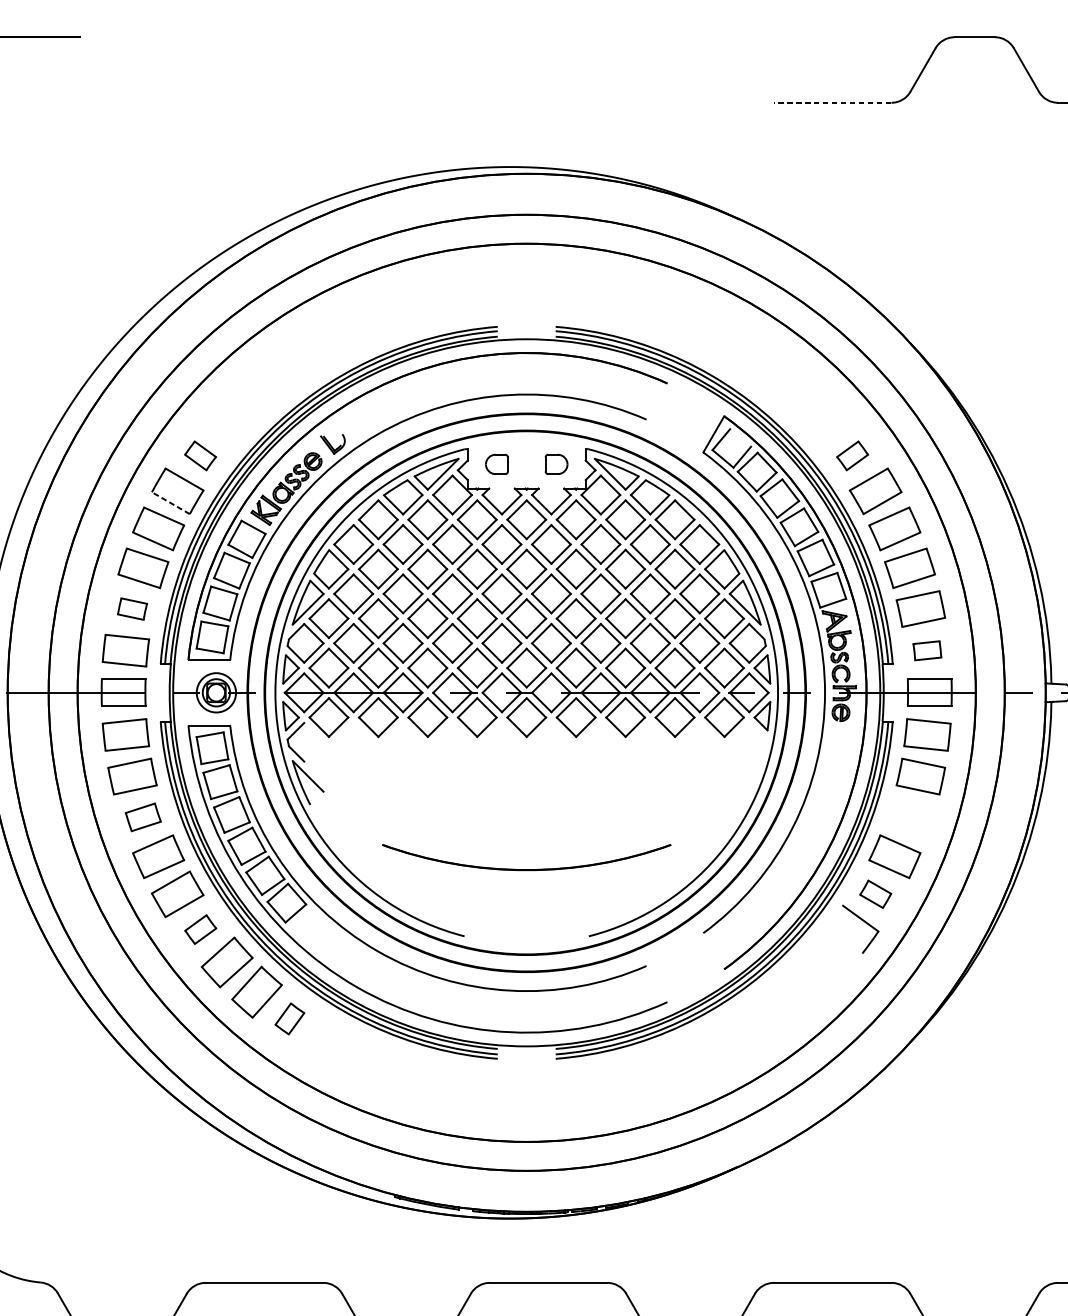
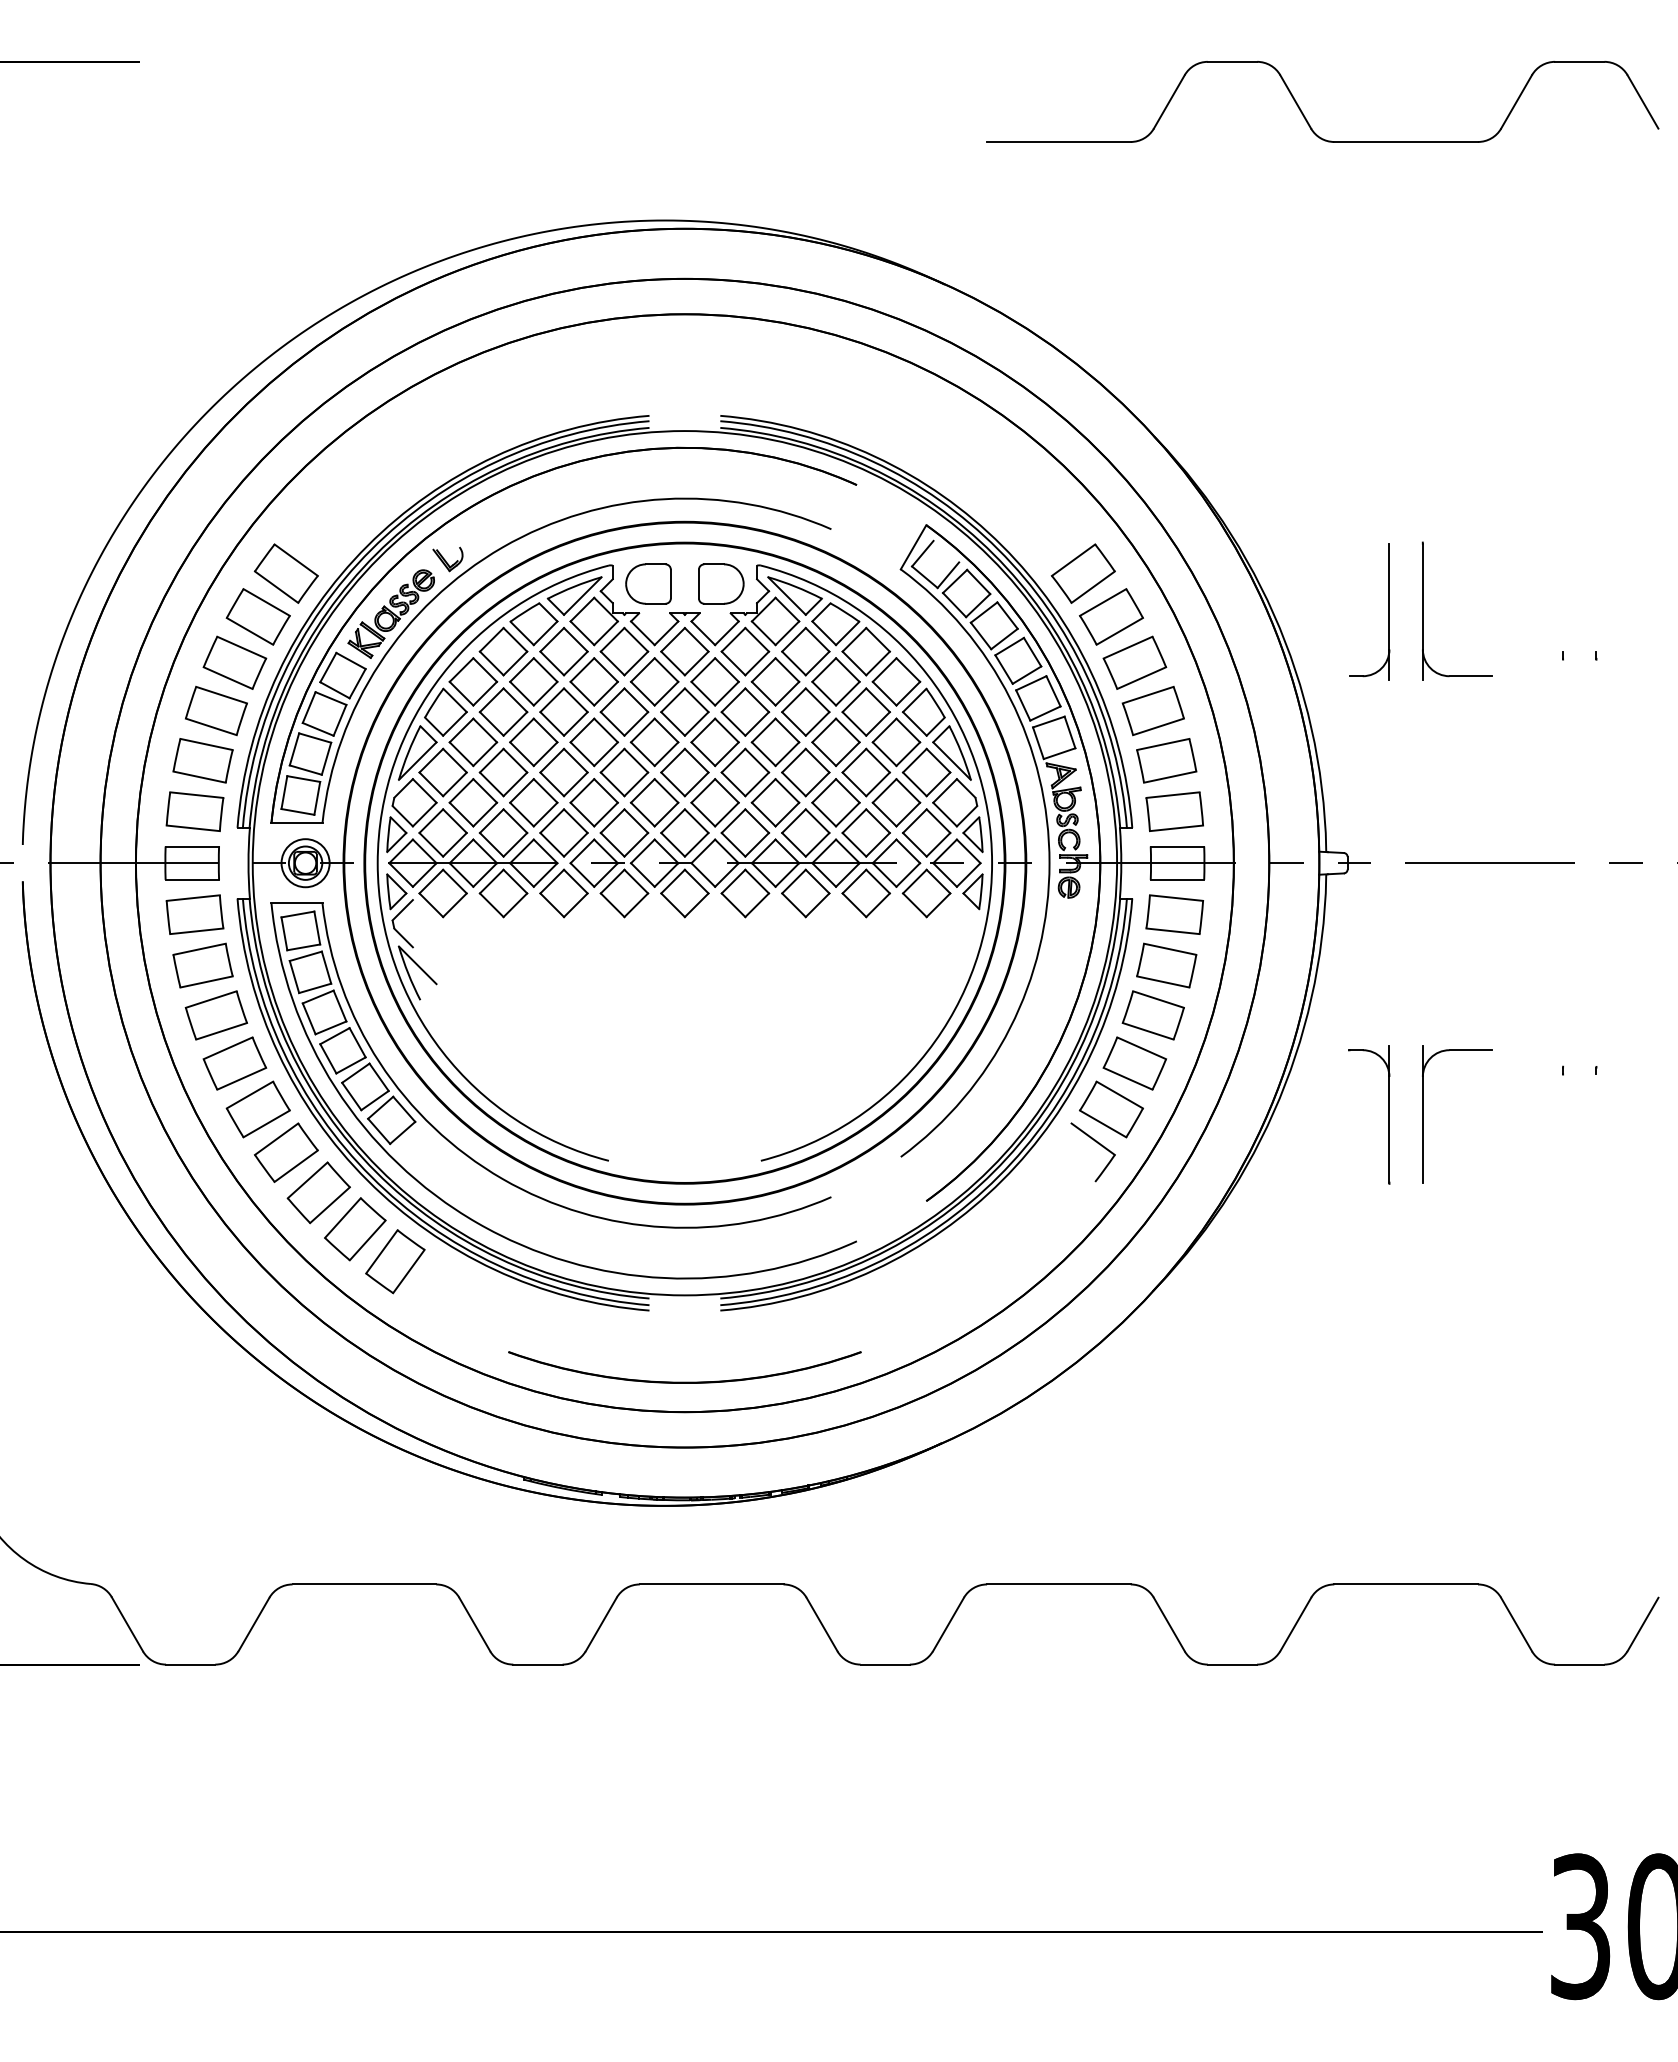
line: (832, 102) -> (1058, 141), dashed -> solid
part: (199, 455) -> (285, 573), size x1.67
part: (851, 455) -> (1082, 573), size x1.67
part: (496, 464) -> (648, 583), size x1.67
part: (556, 464) -> (721, 583), size x1.67
line: (171, 503) -> (250, 631), dashed -> solid
part: (132, 608) -> (202, 760), size x1.67
part: (927, 650) -> (1174, 811), size x1.67
part: (142, 817) -> (215, 1015), size x1.43
part: (909, 817) -> (1152, 1015), added
part: (526, 868) -> (684, 1381), moved
part: (875, 894) -> (1111, 1109), size x1.67
part: (200, 929) -> (286, 1152), size x1.67
part: (289, 1018) -> (395, 1261), size x1.67

